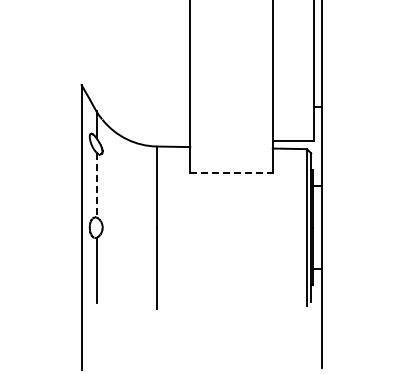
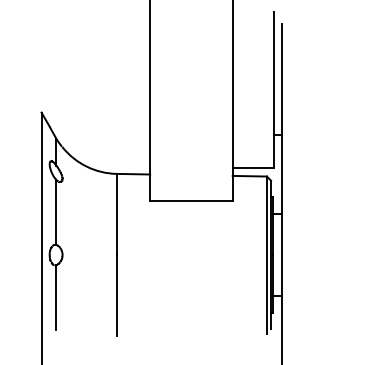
line: (232, 173) -> (192, 200), dashed -> solid
line: (96, 185) -> (56, 212), dashed -> solid

